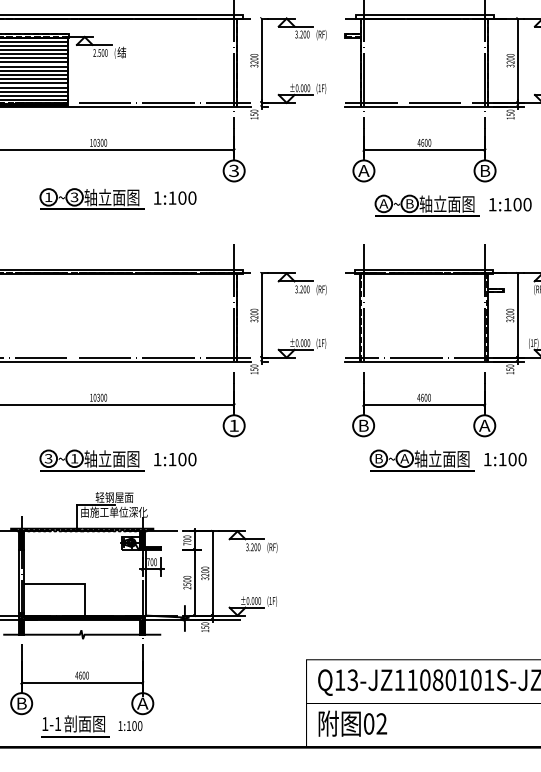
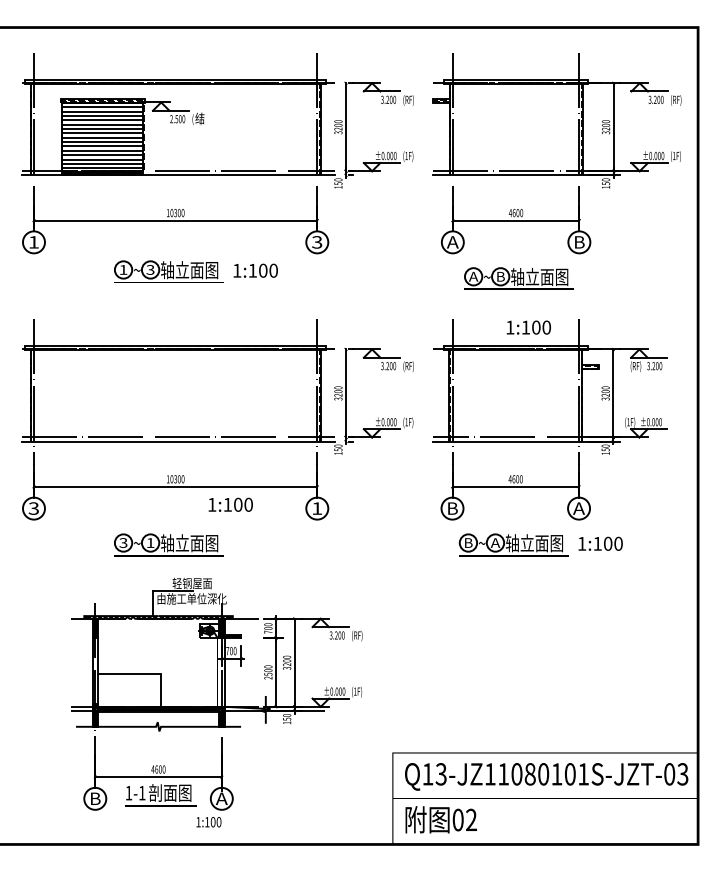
text: (510, 204) -> (528, 327), moved
text: (175, 459) -> (230, 504), moved
text: (75, 726) -> (160, 795), moved

